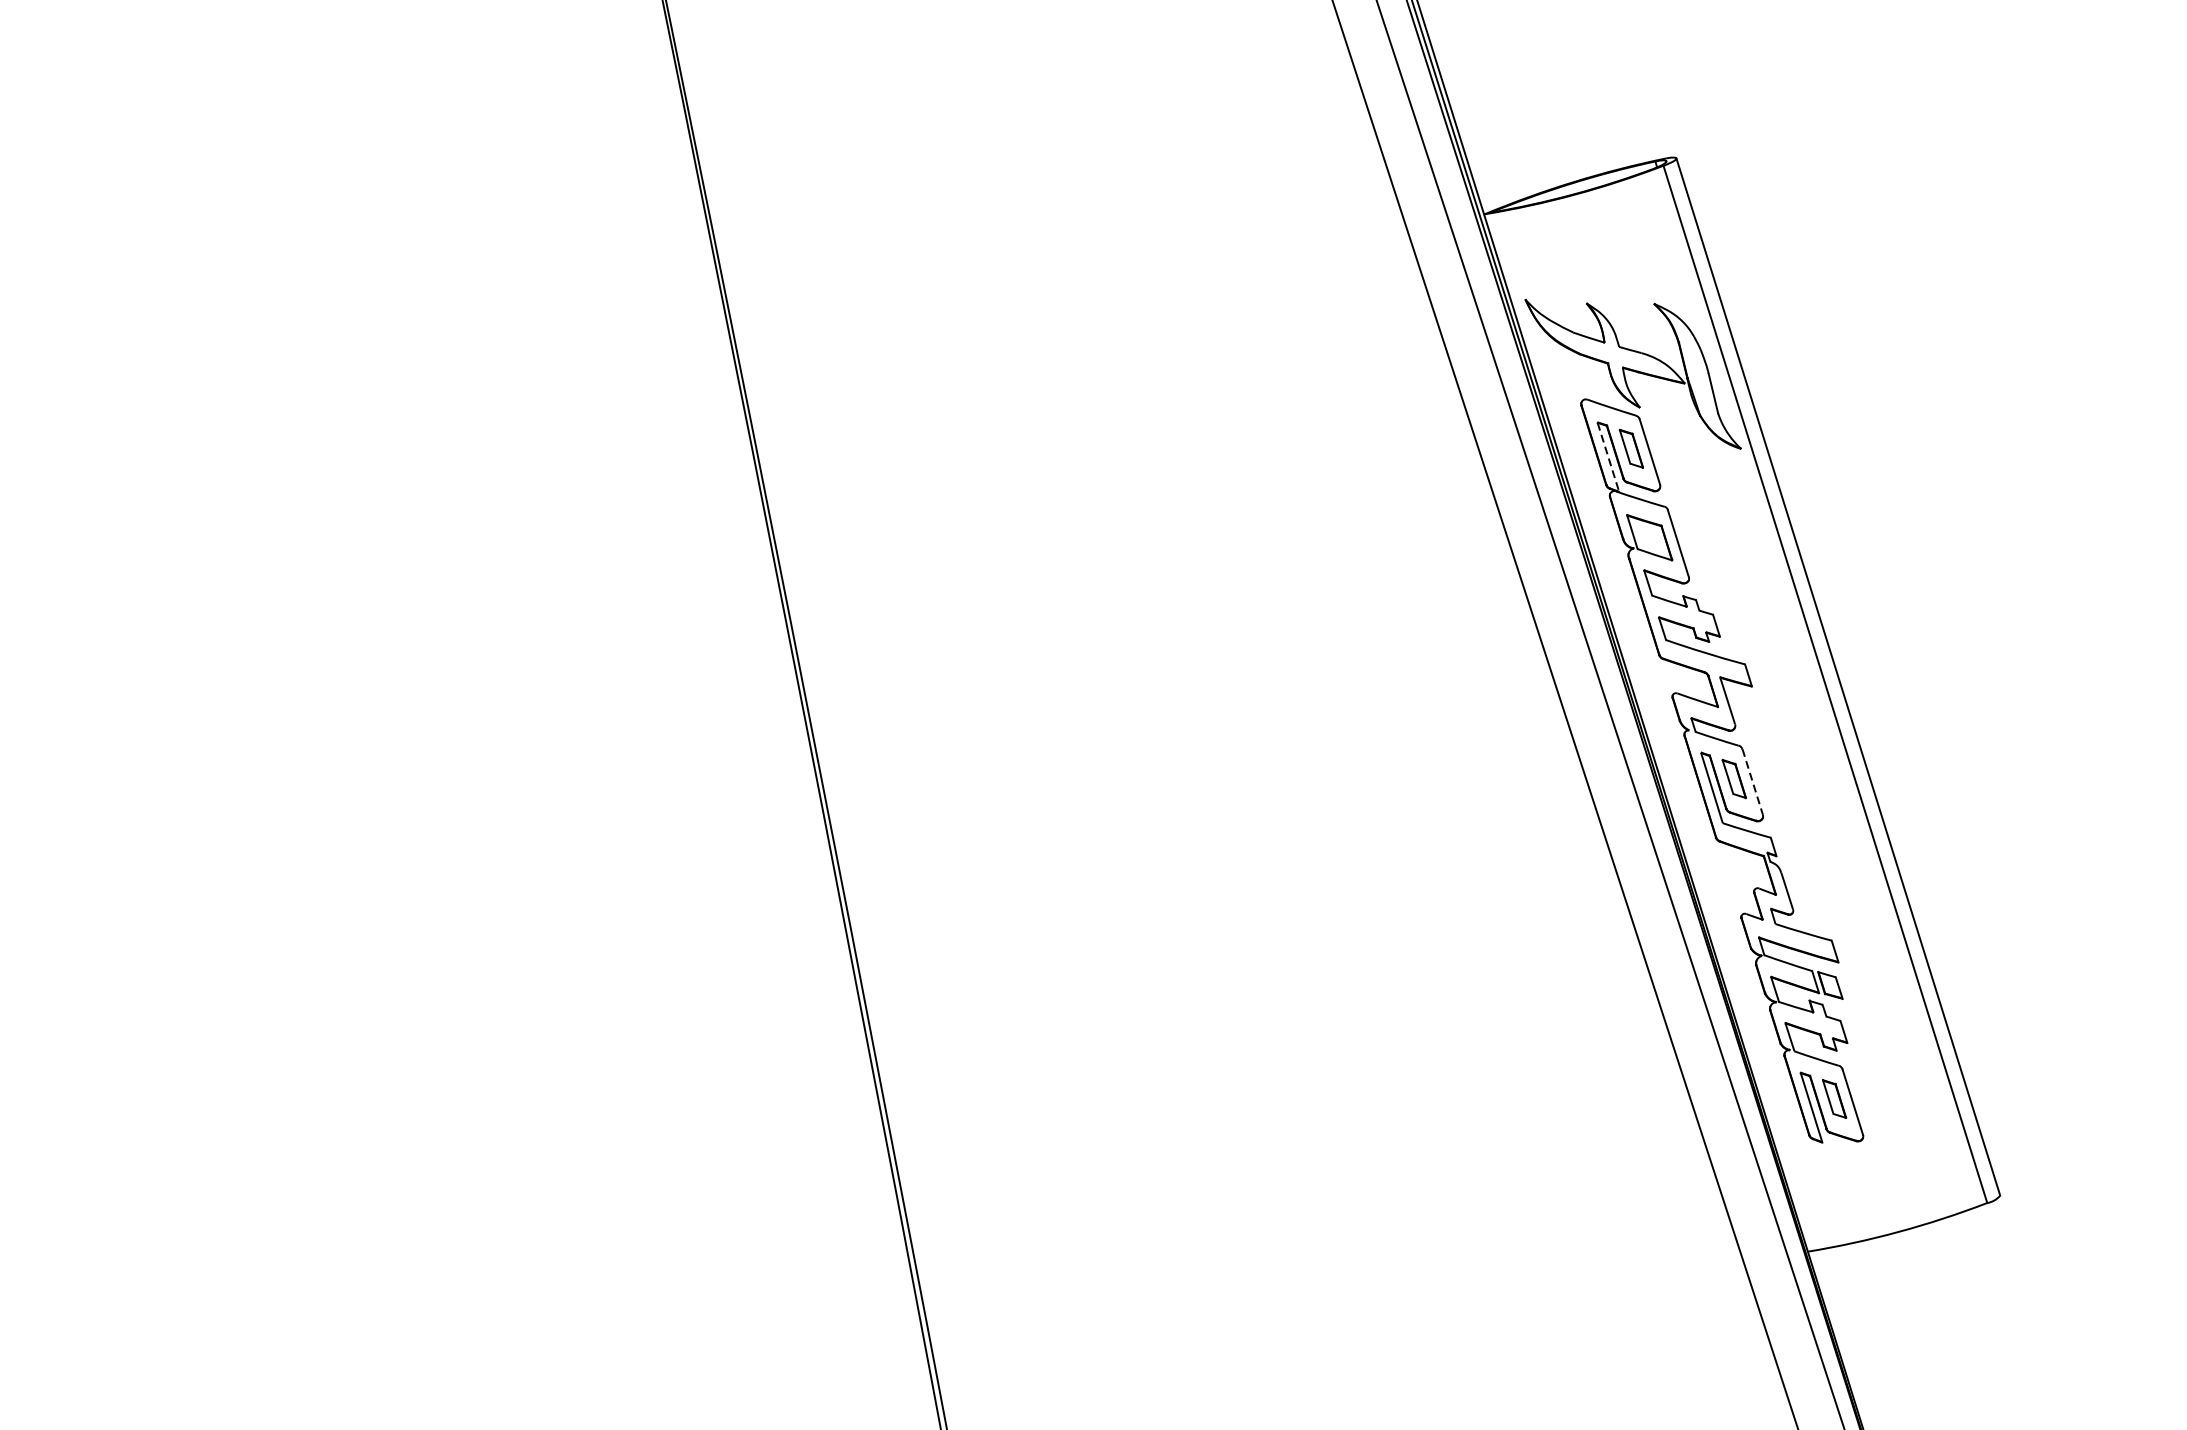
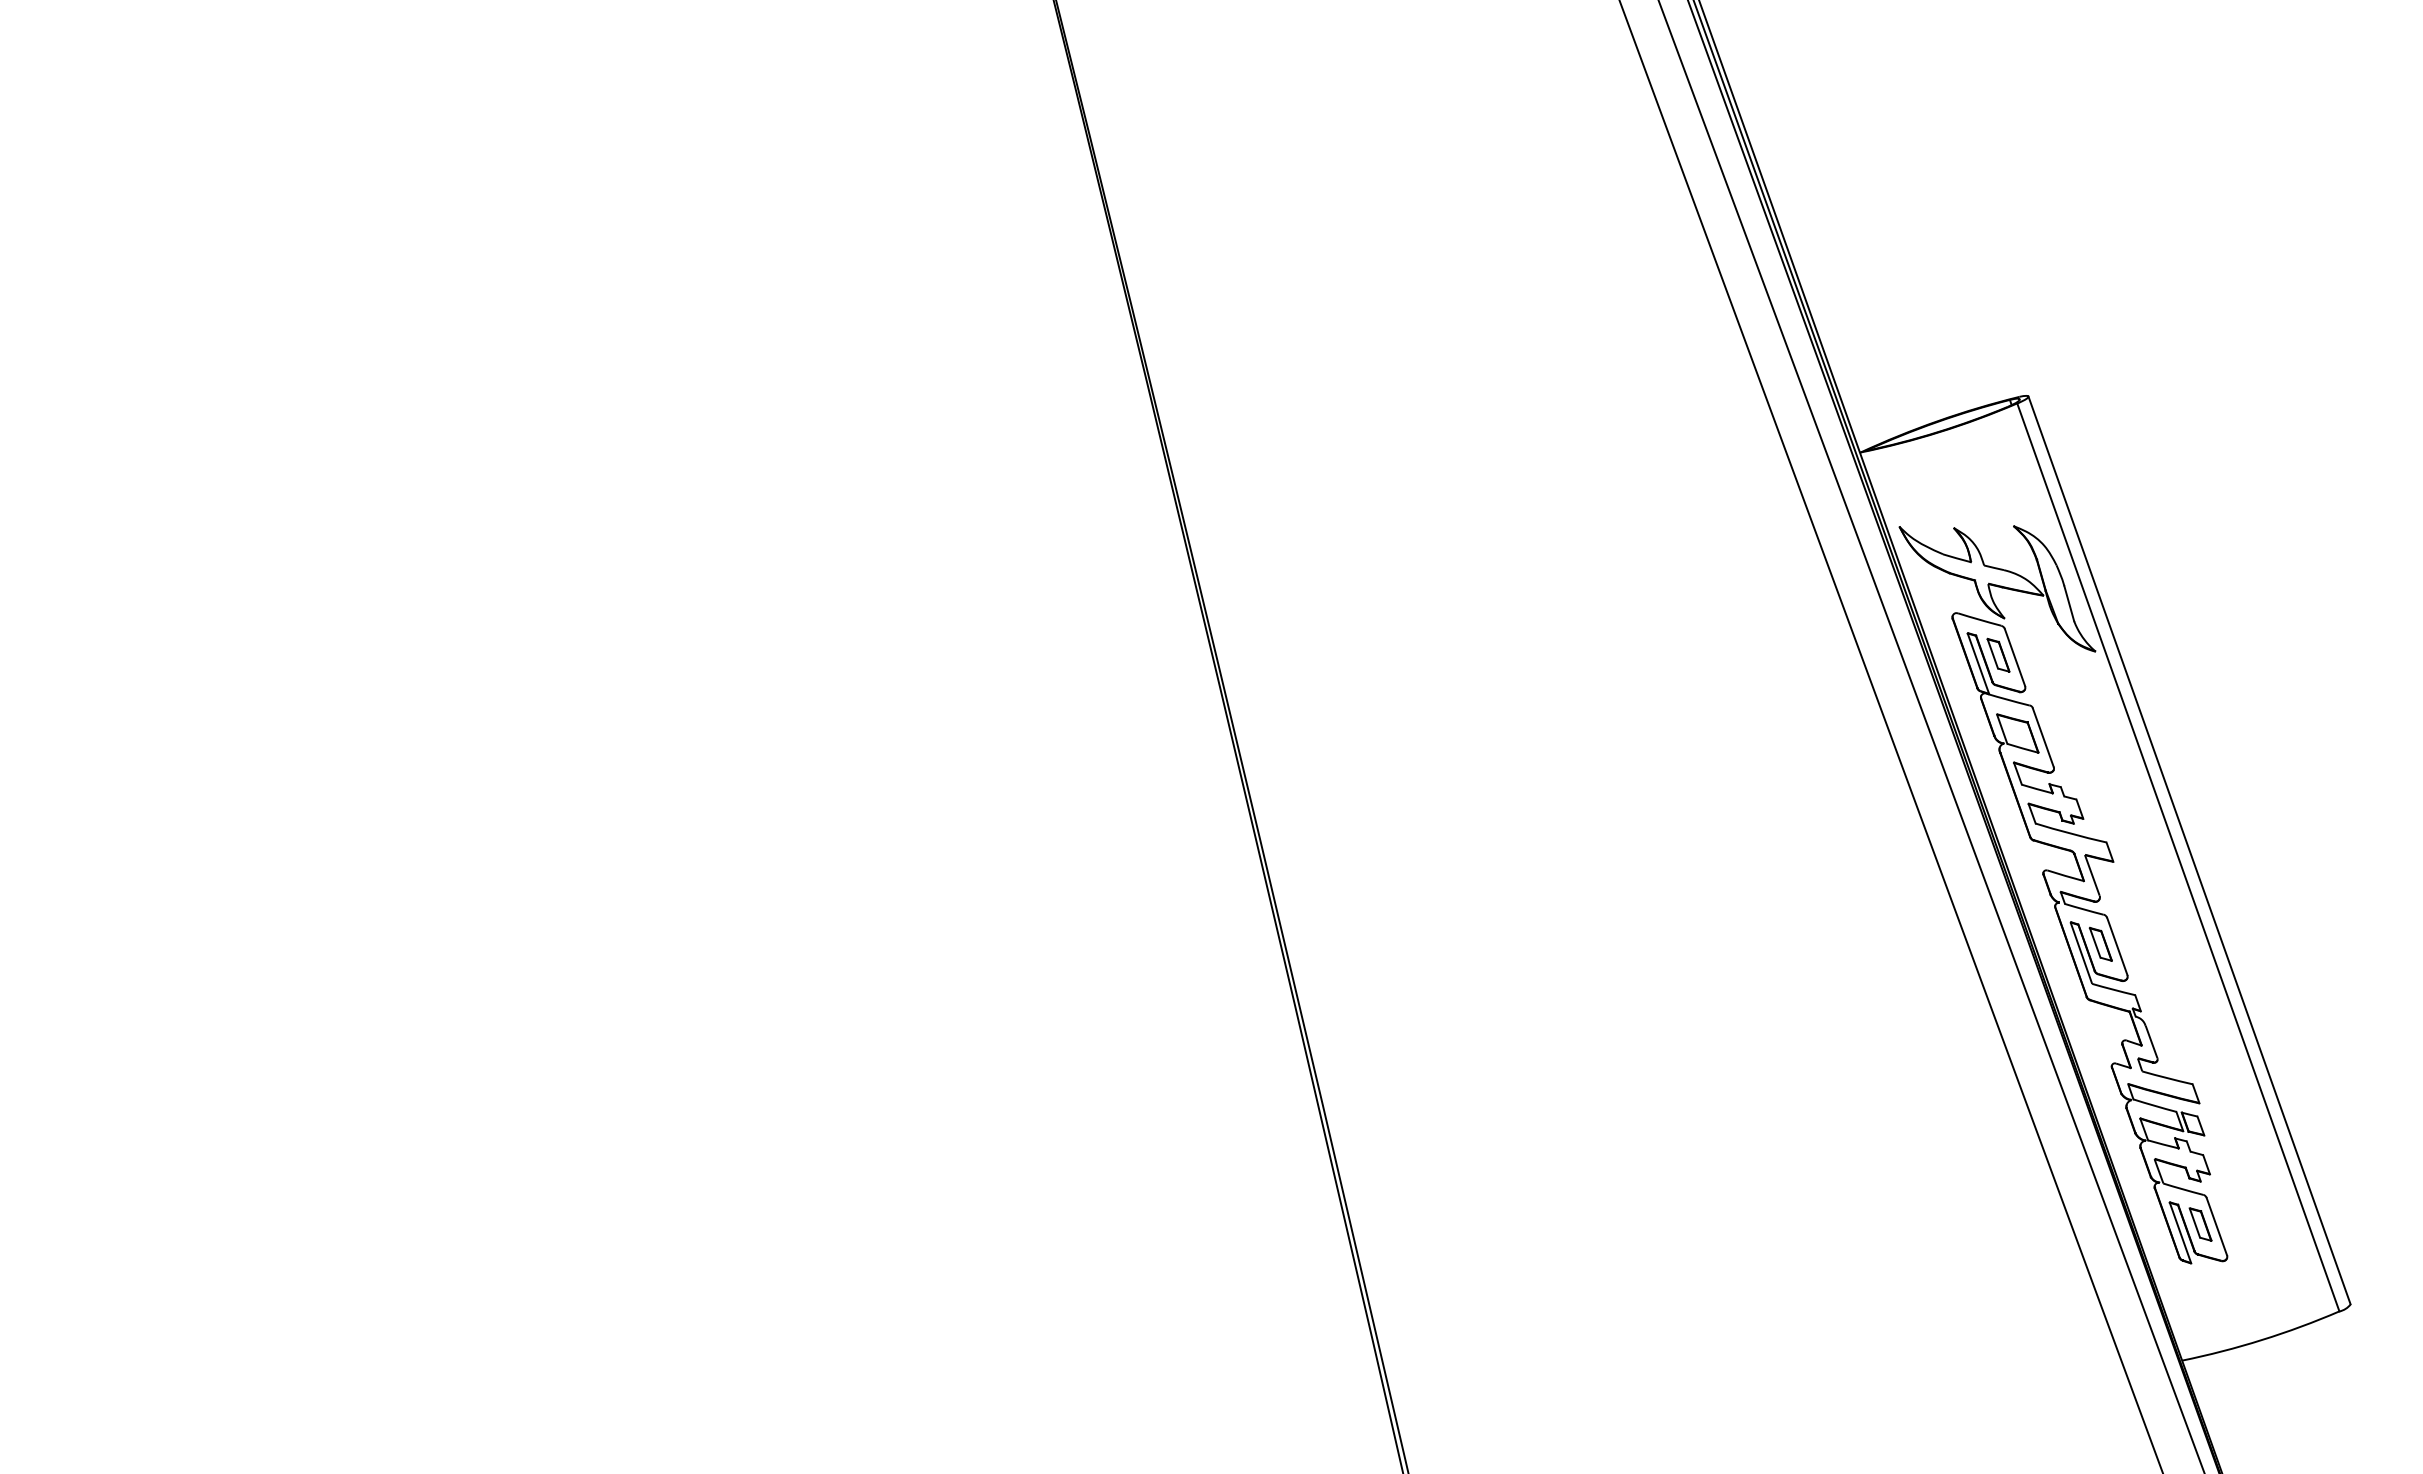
line: (1608, 458) -> (1978, 664), dashed -> solid
line: (1752, 782) -> (2117, 946), dashed -> solid

